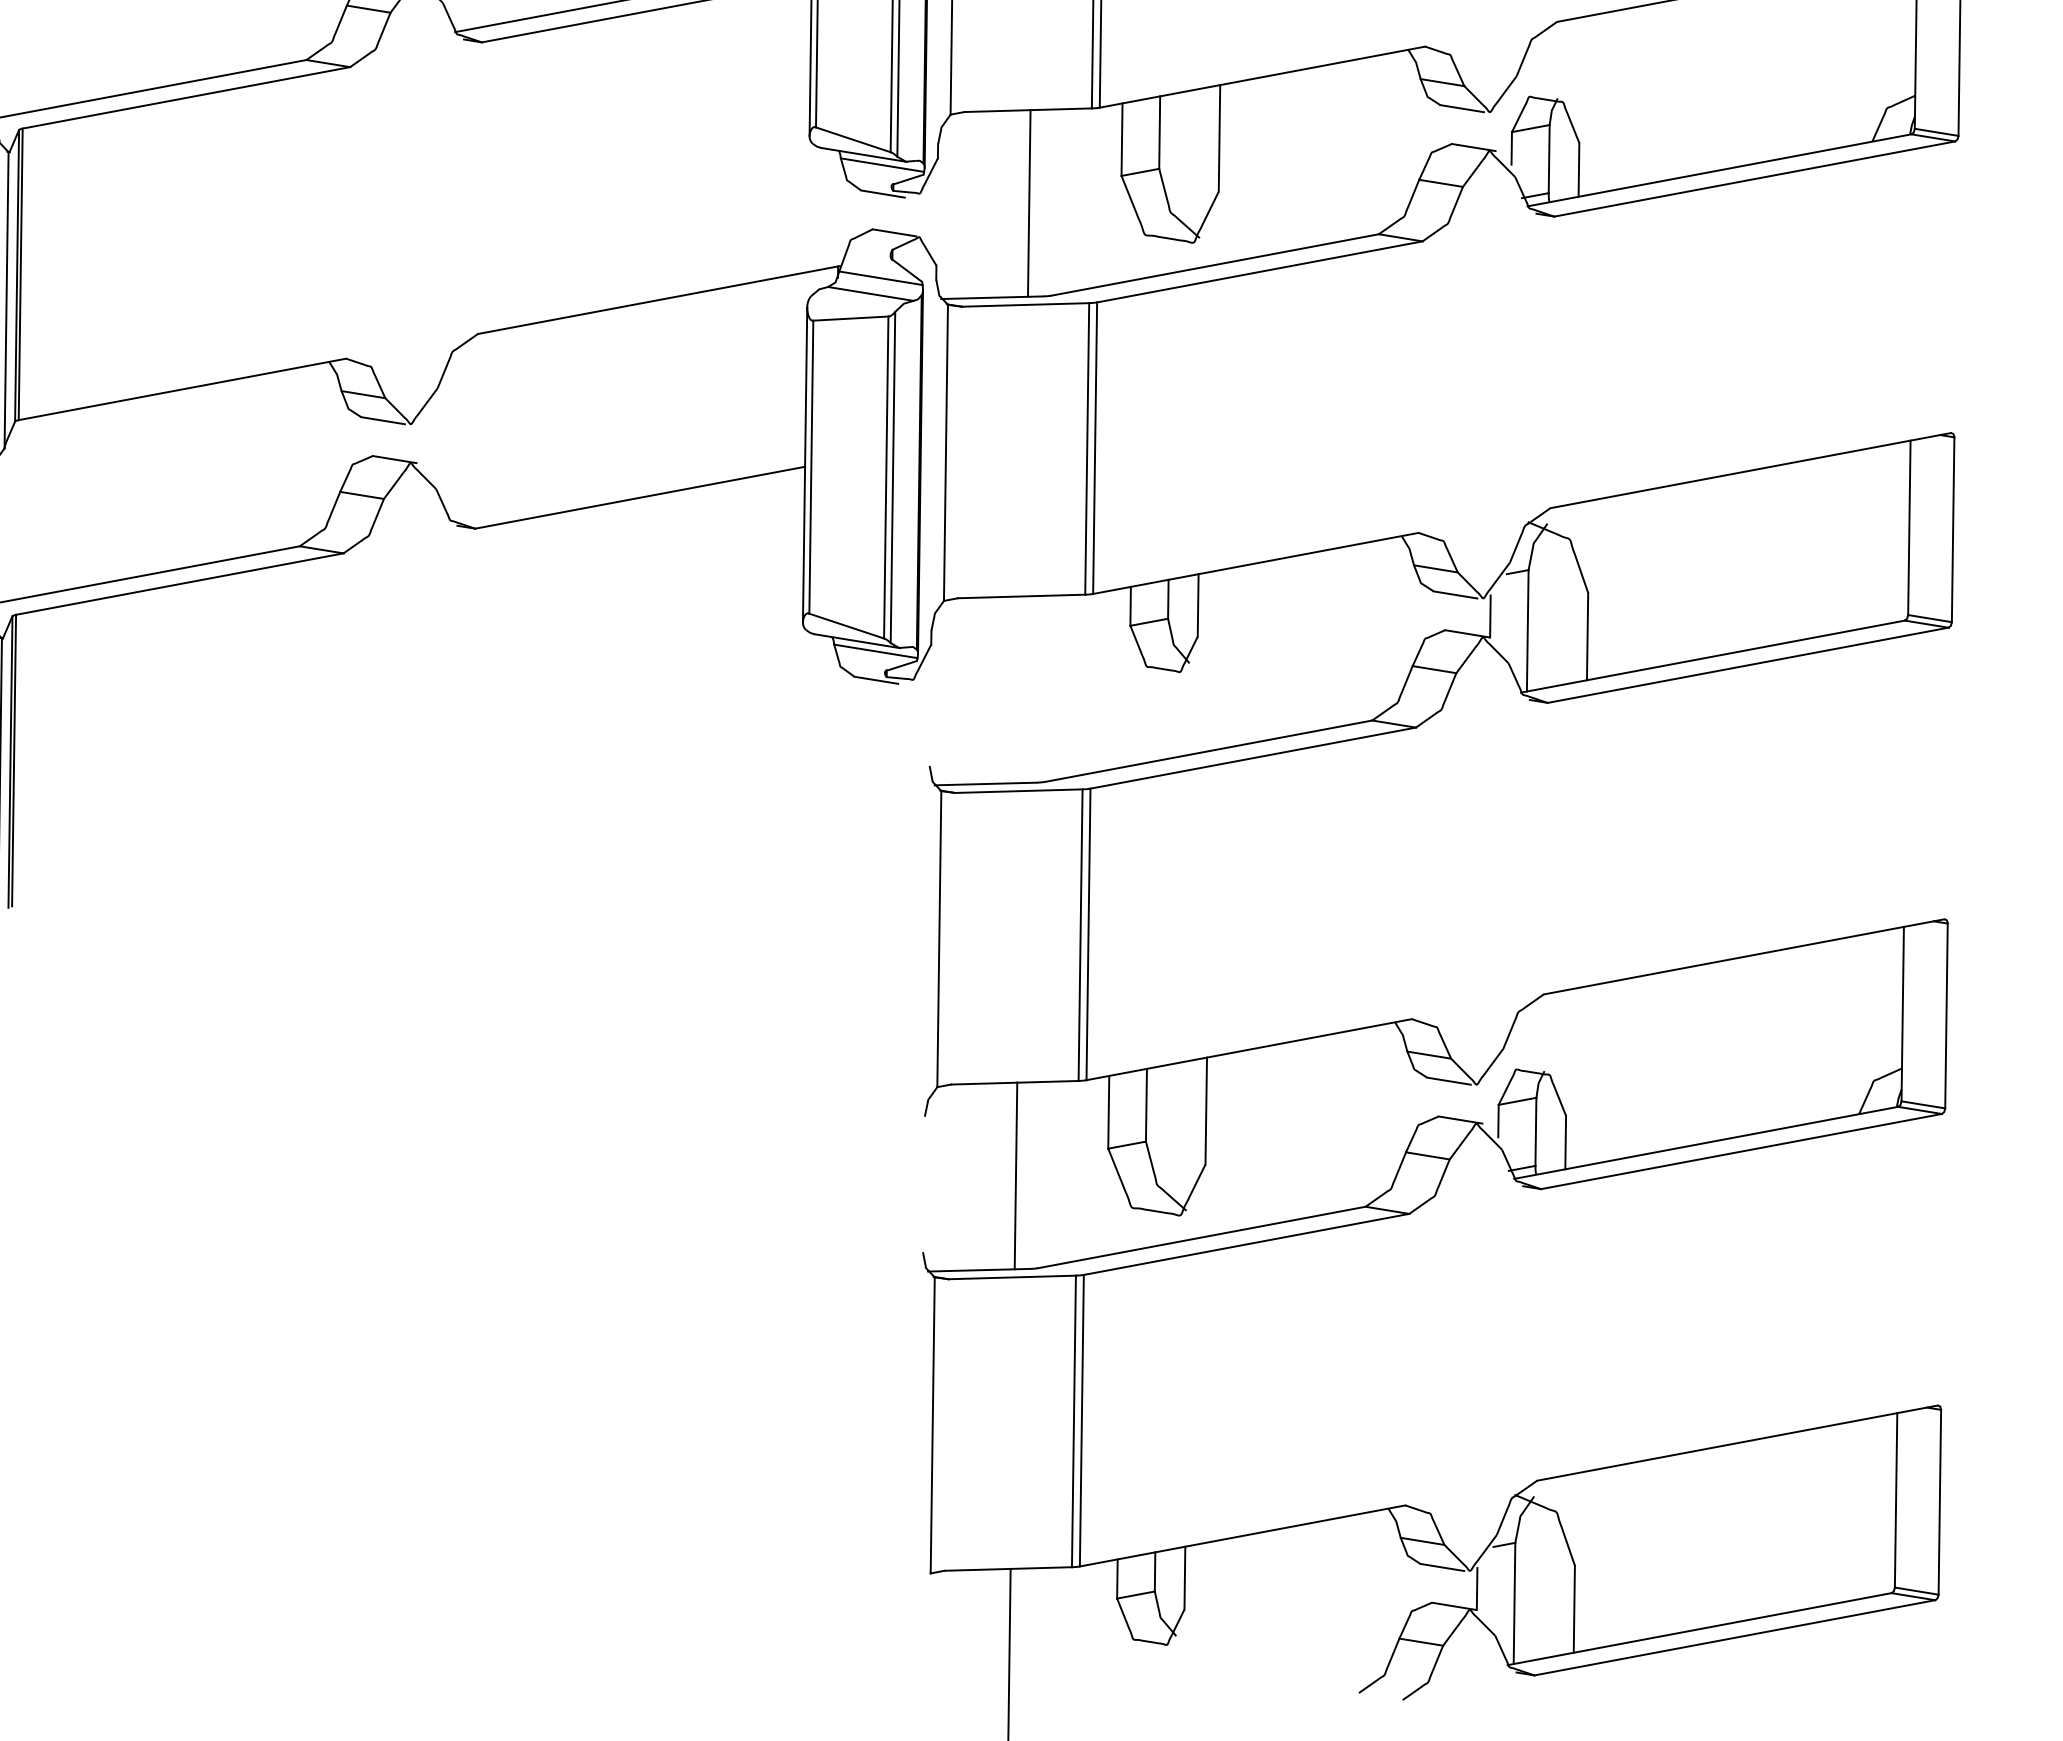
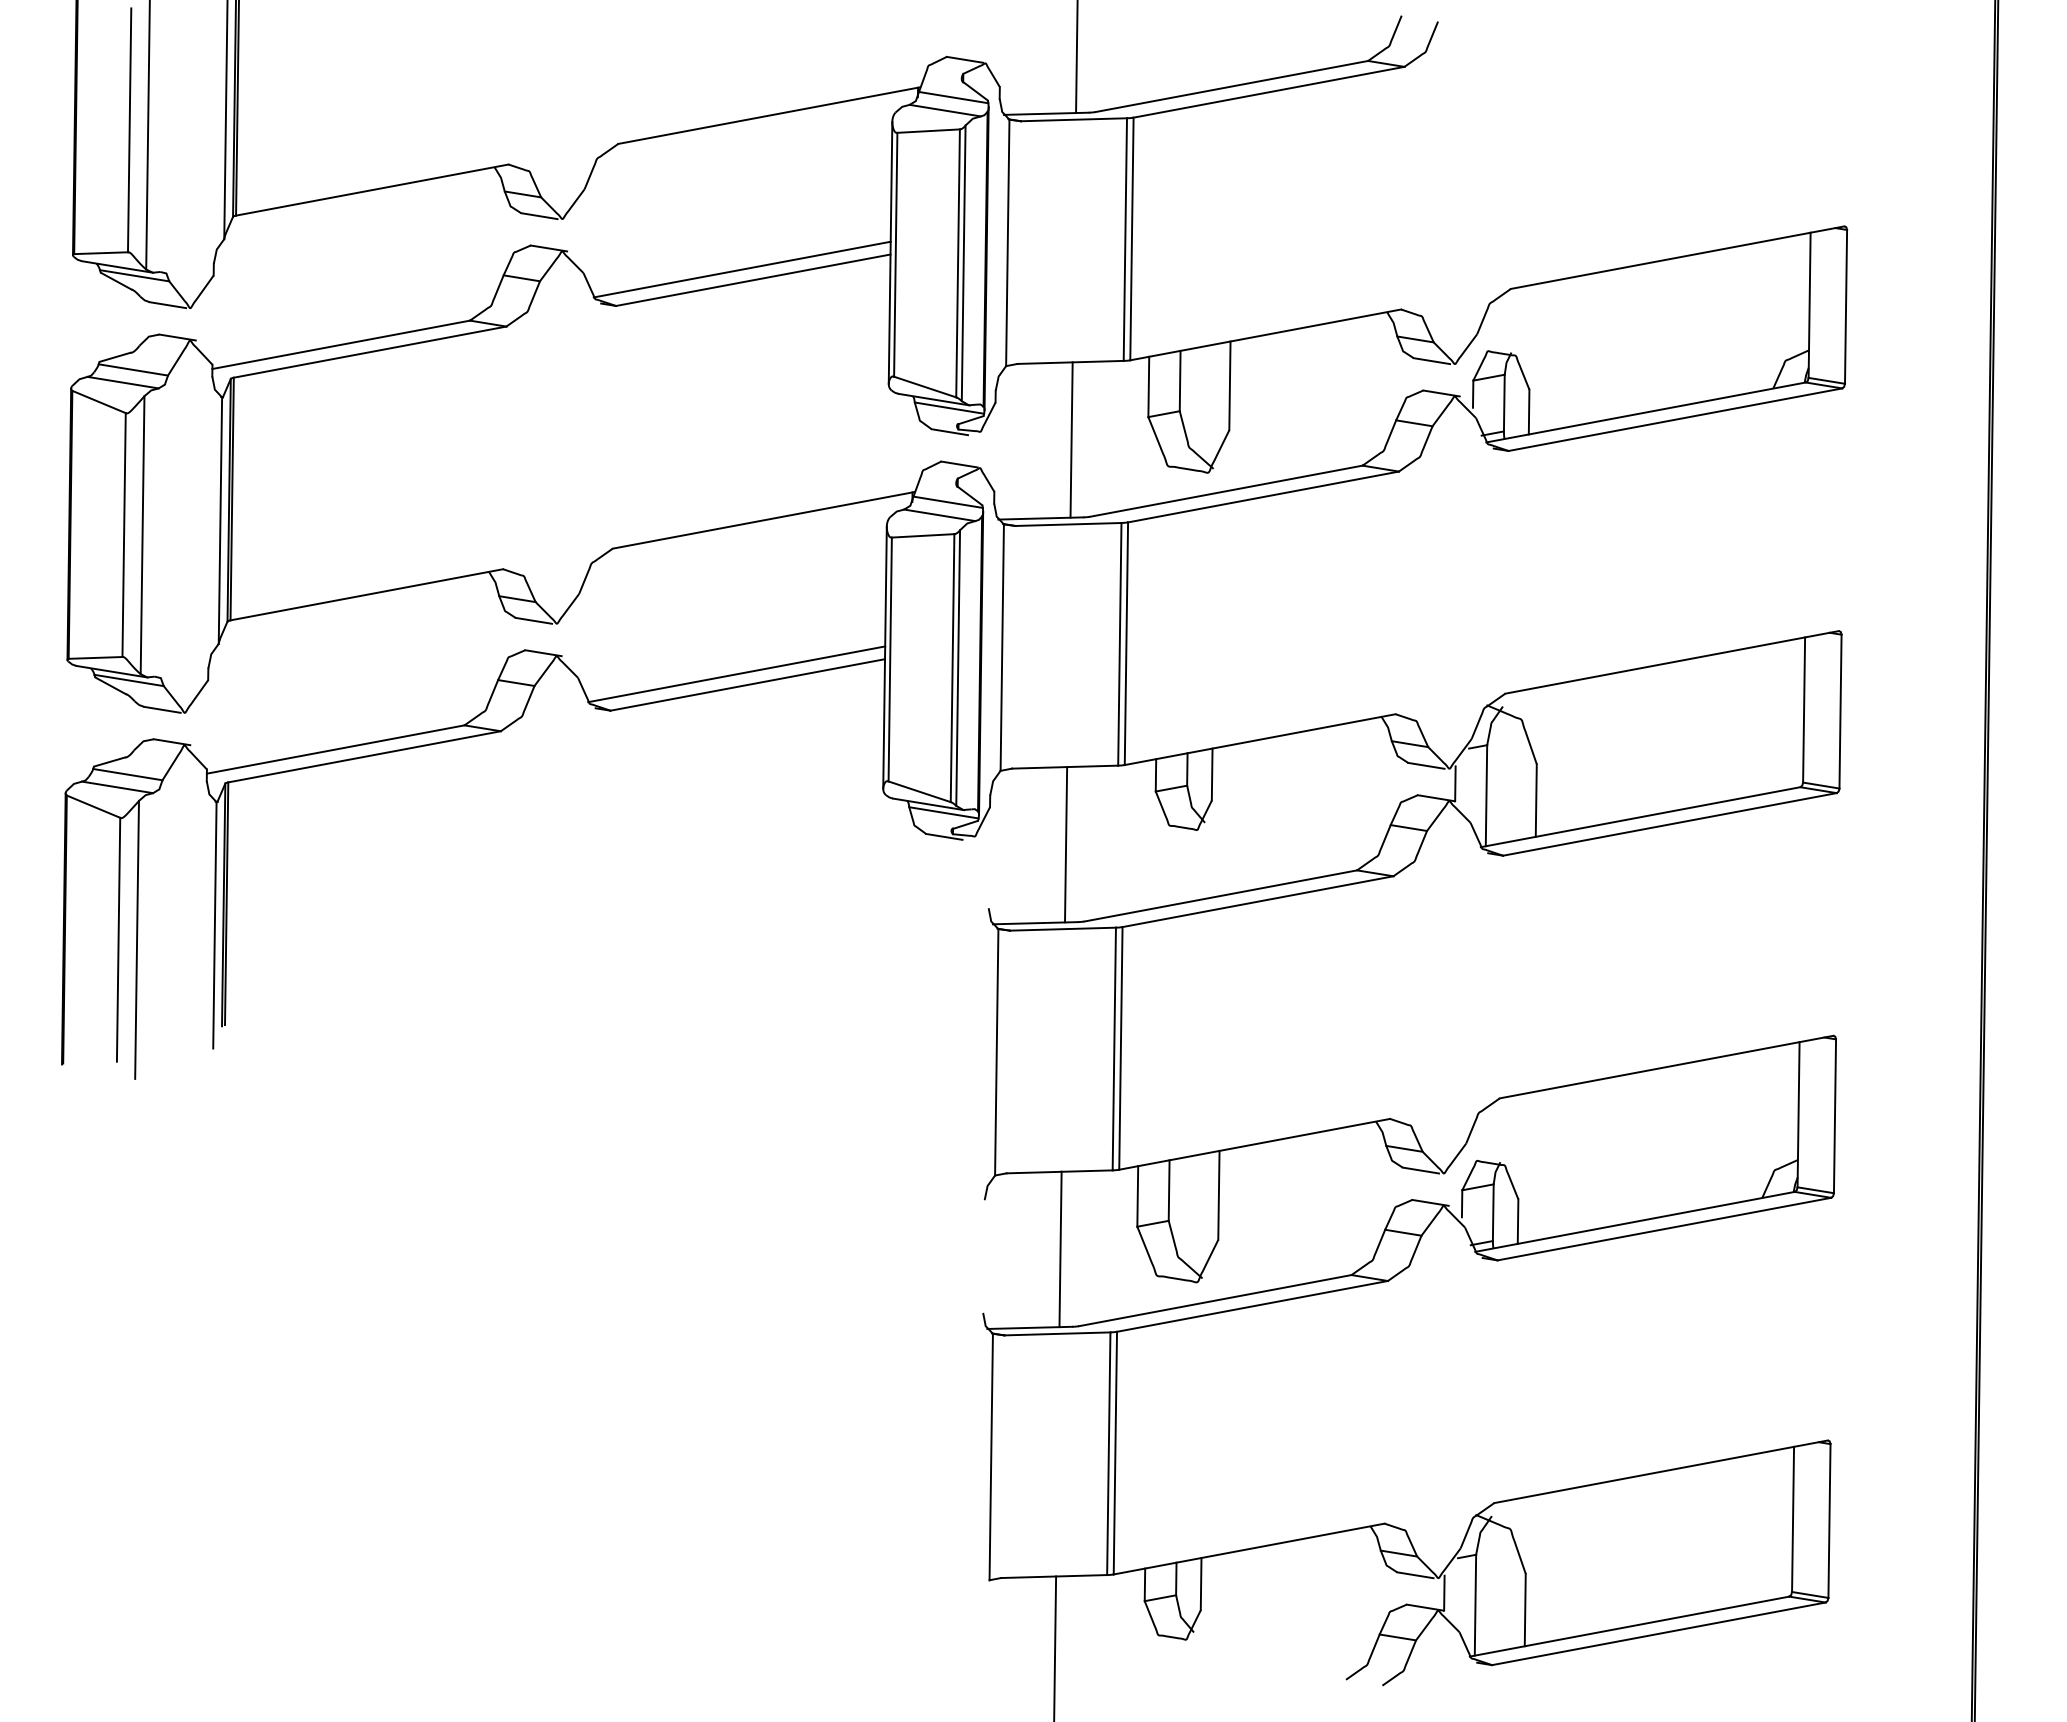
line: (626, 485) -> (736, 674), added
line: (1023, 689) -> (1066, 844), added

